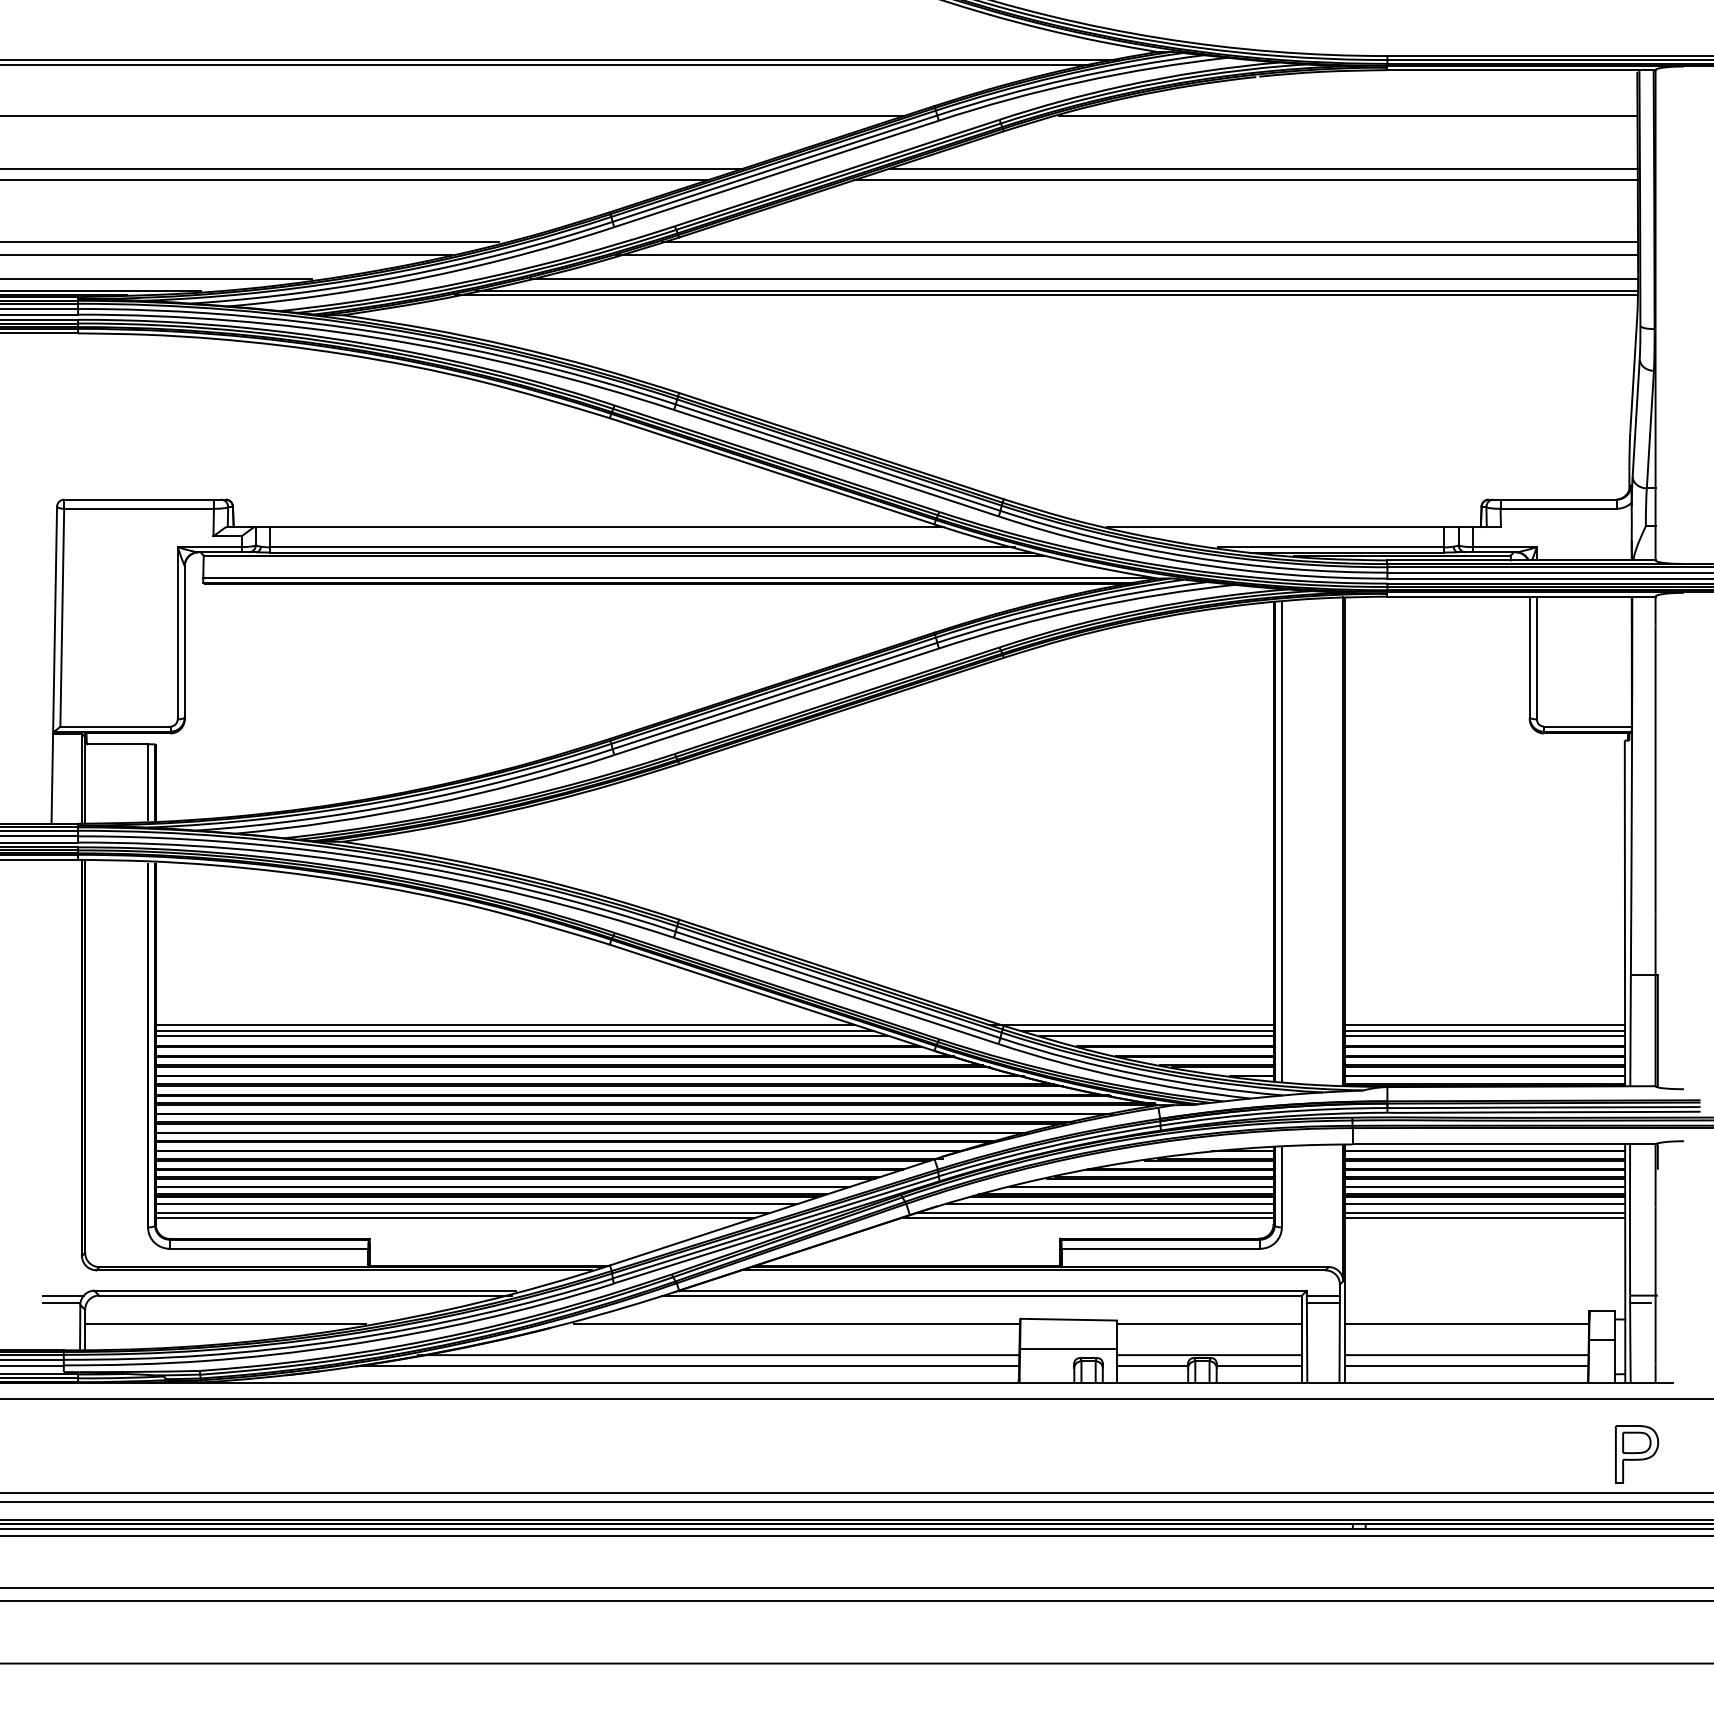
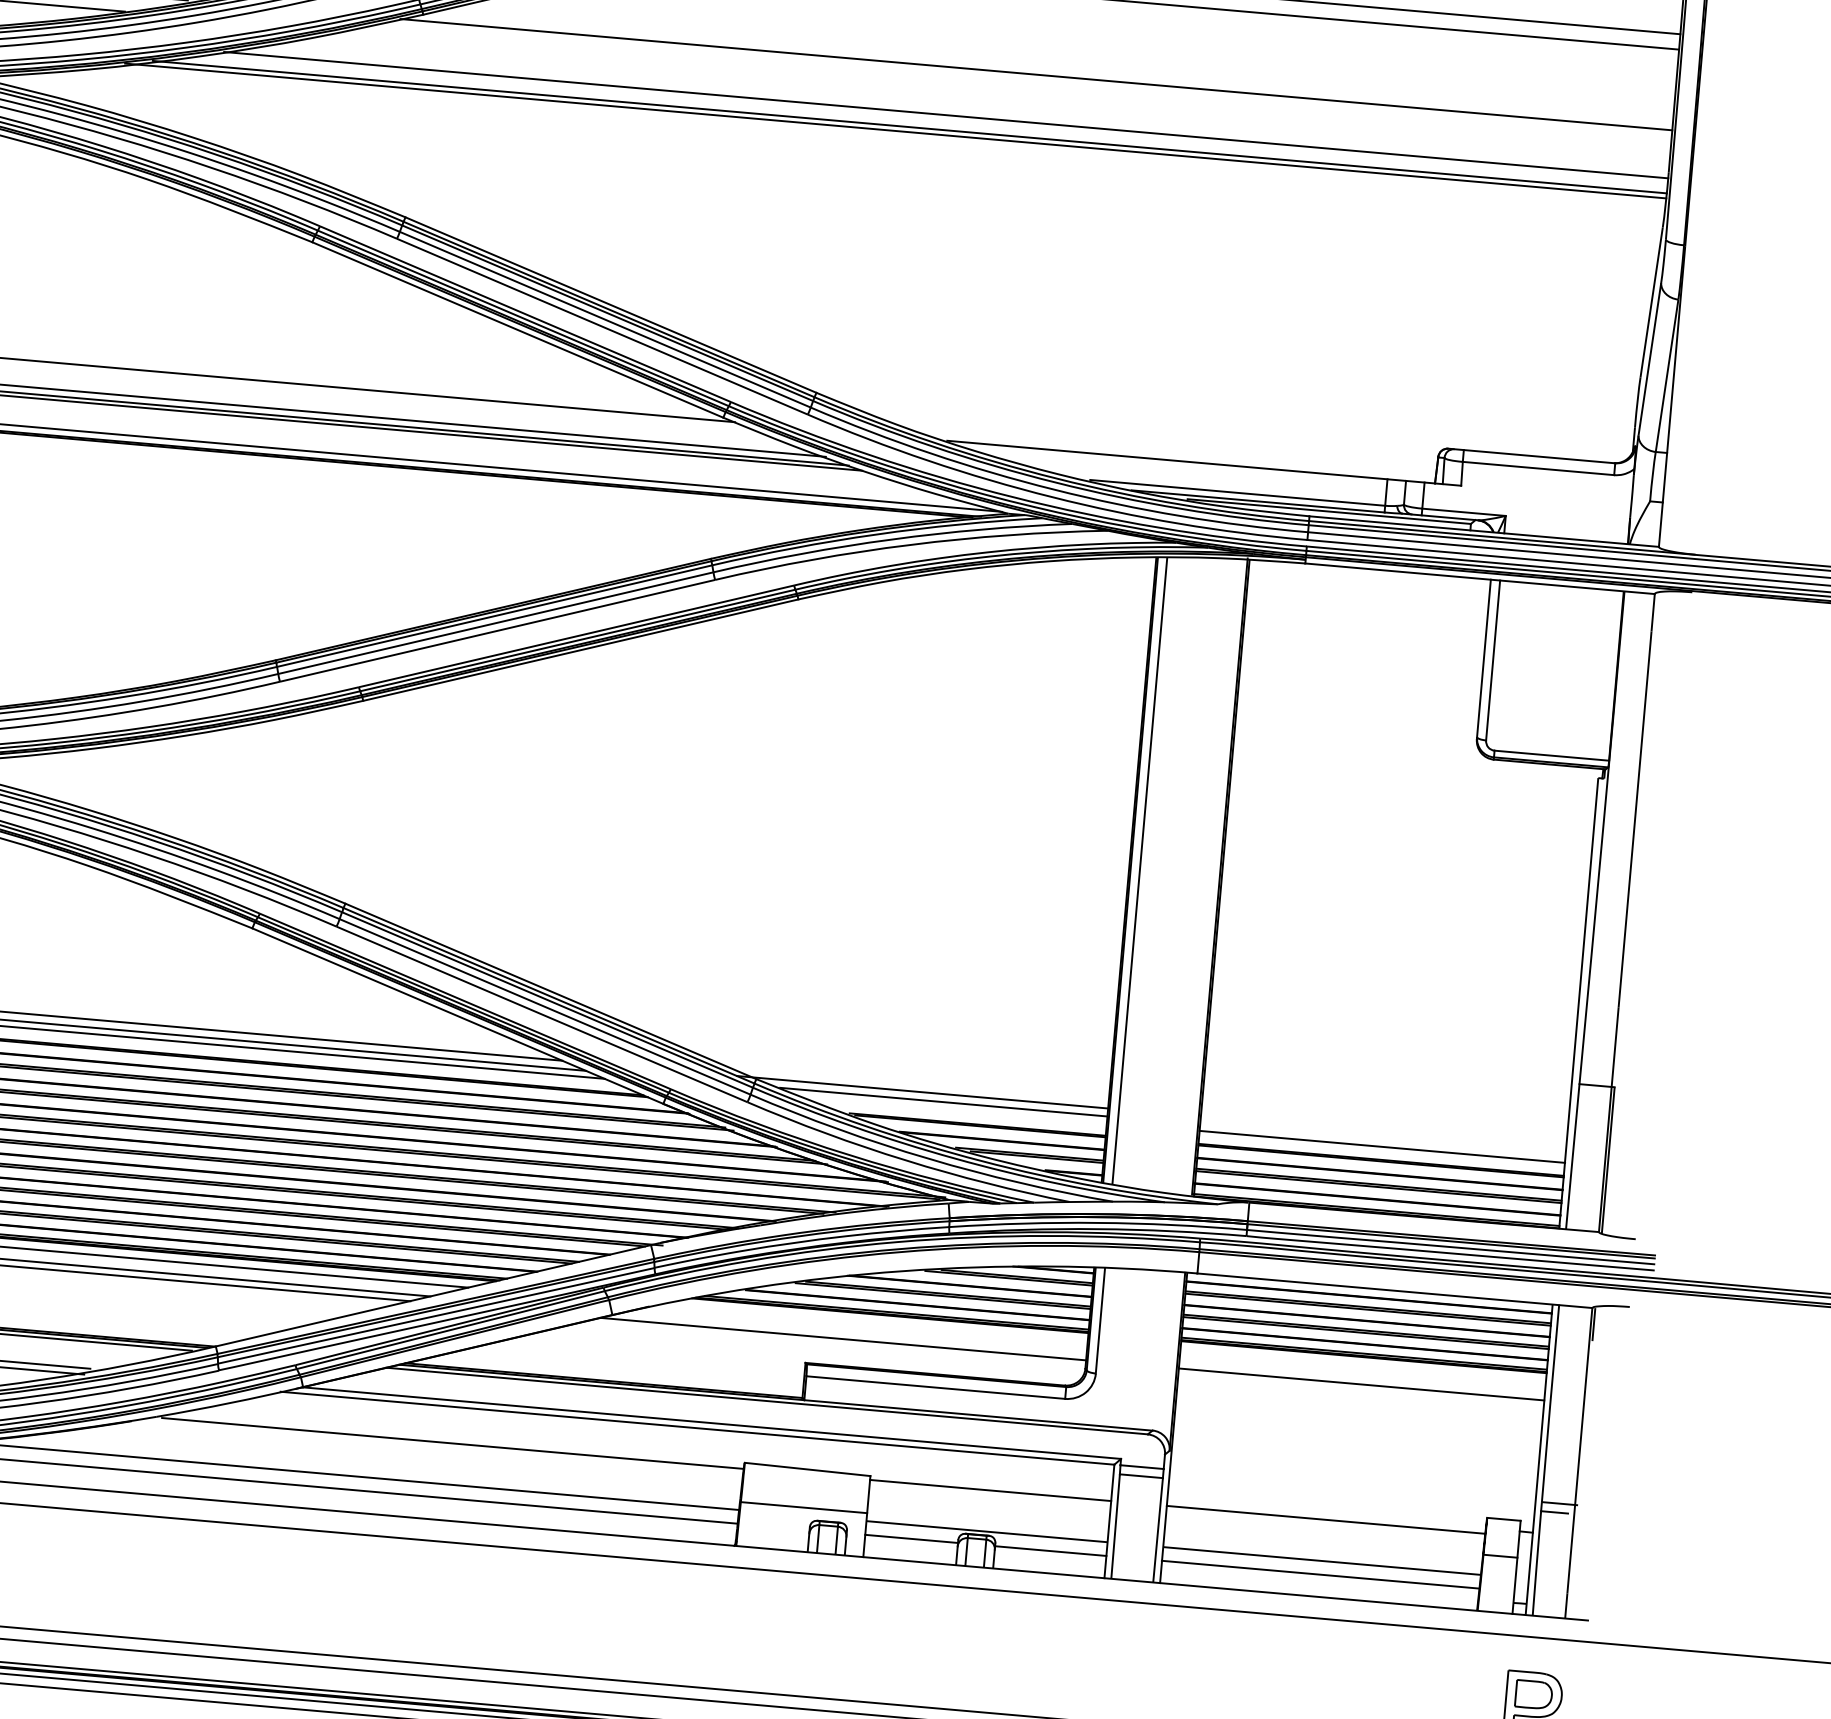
line: (1127, 255) -> (1005, 89), removed
line: (1484, 1024) -> (1383, 1132), removed
line: (1484, 1030) -> (1382, 1139), removed
line: (1156, 1035) -> (954, 1109), removed
line: (1109, 1203) -> (873, 1322), removed
line: (1484, 1203) -> (1362, 1365), removed
line: (1094, 1213) -> (853, 1333), removed
line: (1484, 1213) -> (1361, 1378), removed

